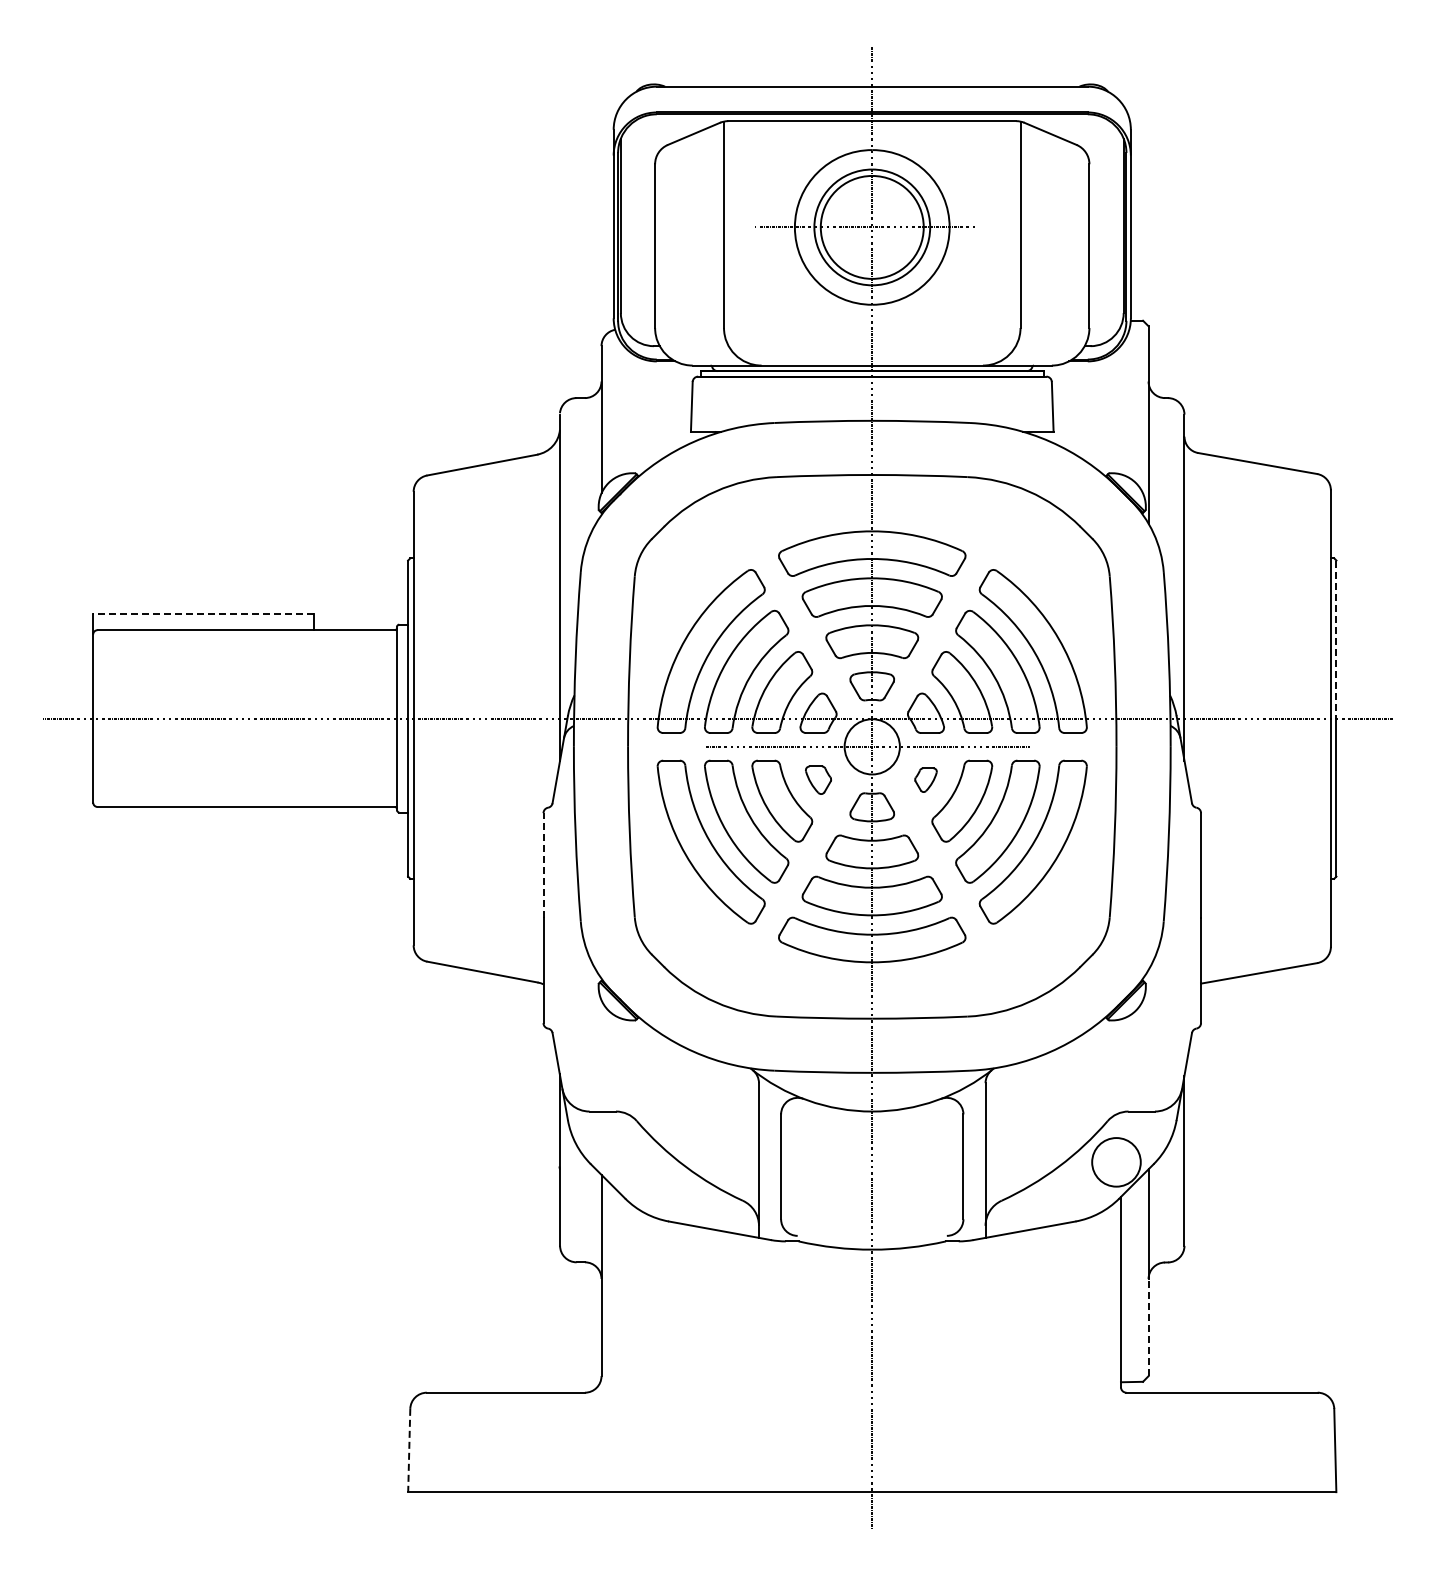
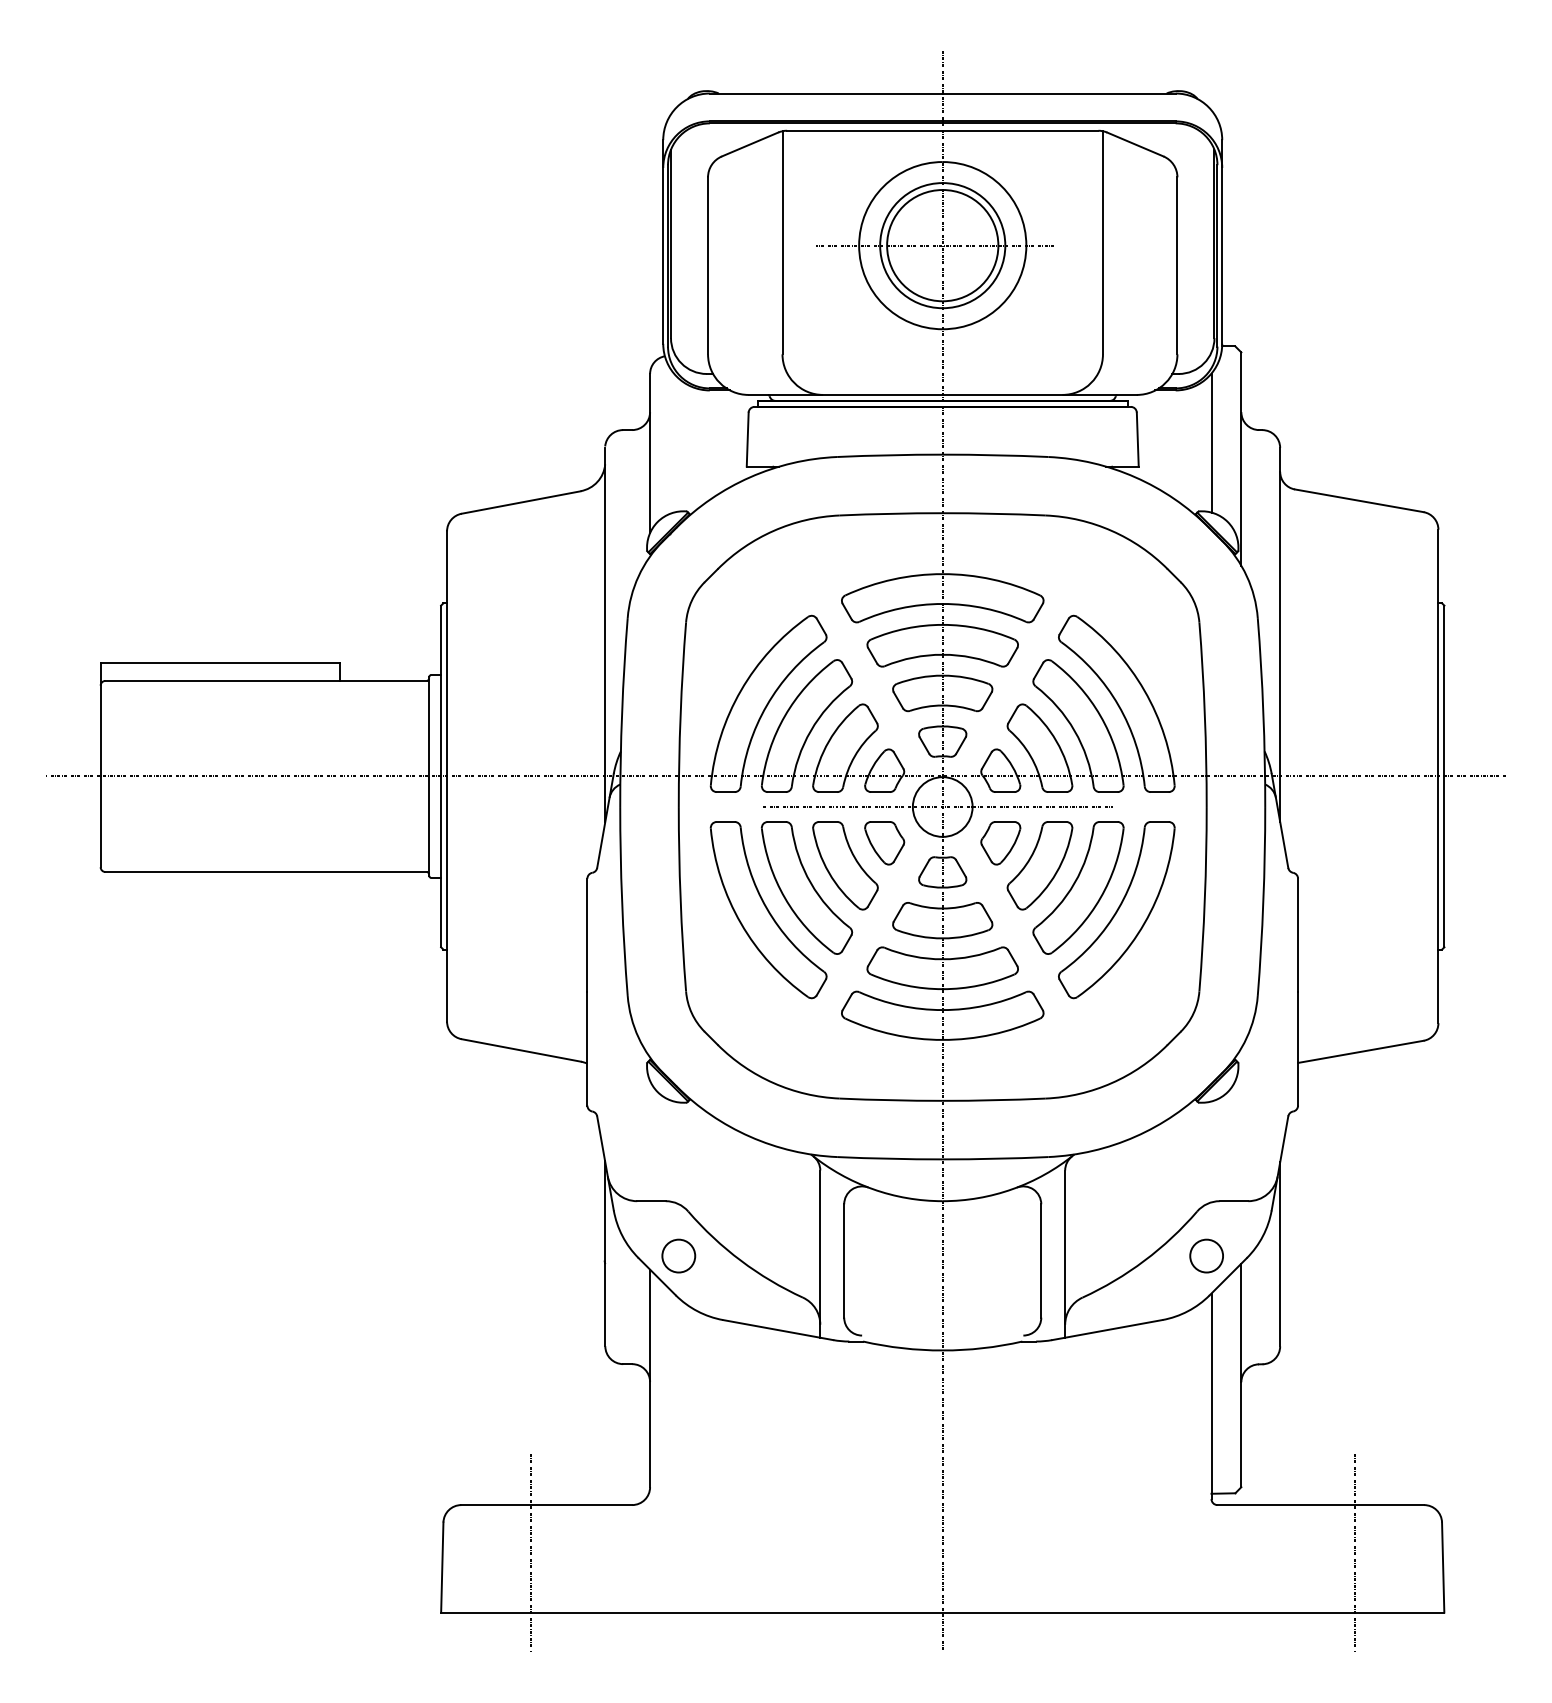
line: (1120, 409) -> (1211, 442), added
line: (203, 613) -> (219, 662), dashed -> solid
line: (1336, 640) -> (1444, 692), dashed -> solid
part: (818, 779) -> (884, 842), size x1.43
part: (925, 779) -> (1000, 842), size x1.67
line: (543, 865) -> (587, 935), dashed -> solid
circle: (628, 1162) -> (679, 1256), added
circle: (1116, 1162) -> (1206, 1256), size x0.62
line: (1148, 1327) -> (1241, 1434), dashed -> solid
line: (491, 1436) -> (531, 1552), added
line: (1253, 1436) -> (1354, 1552), added
line: (409, 1450) -> (442, 1567), dashed -> solid

